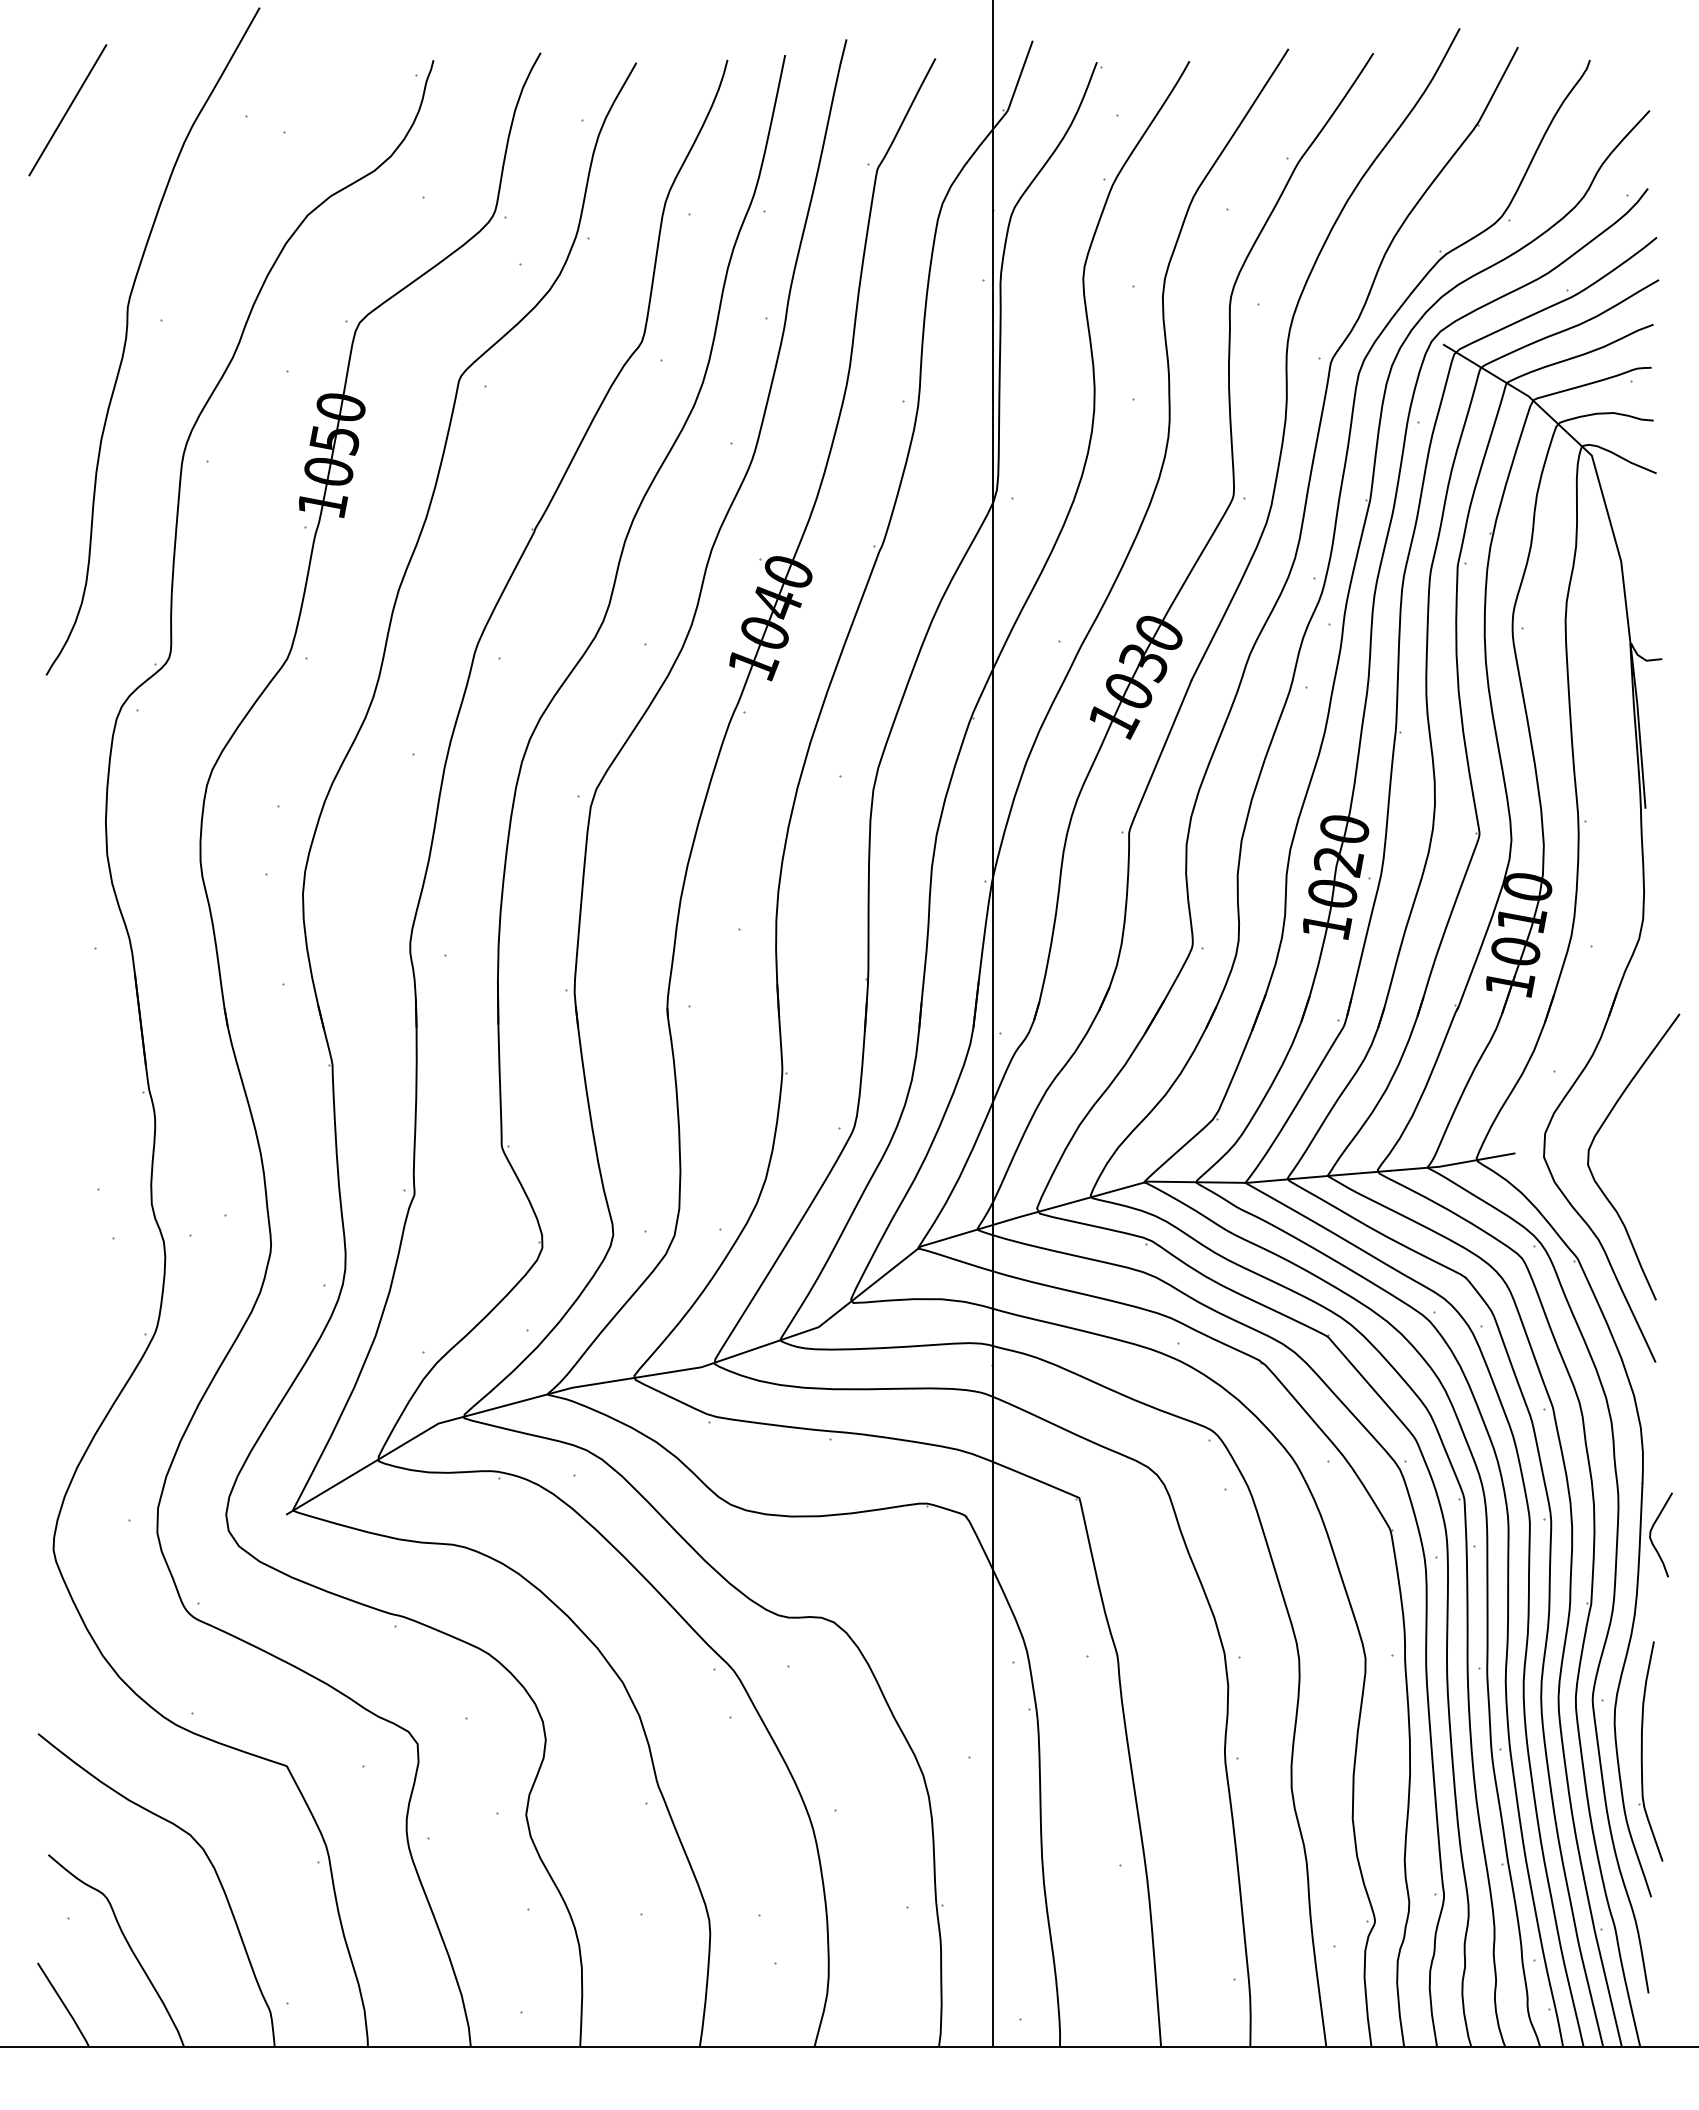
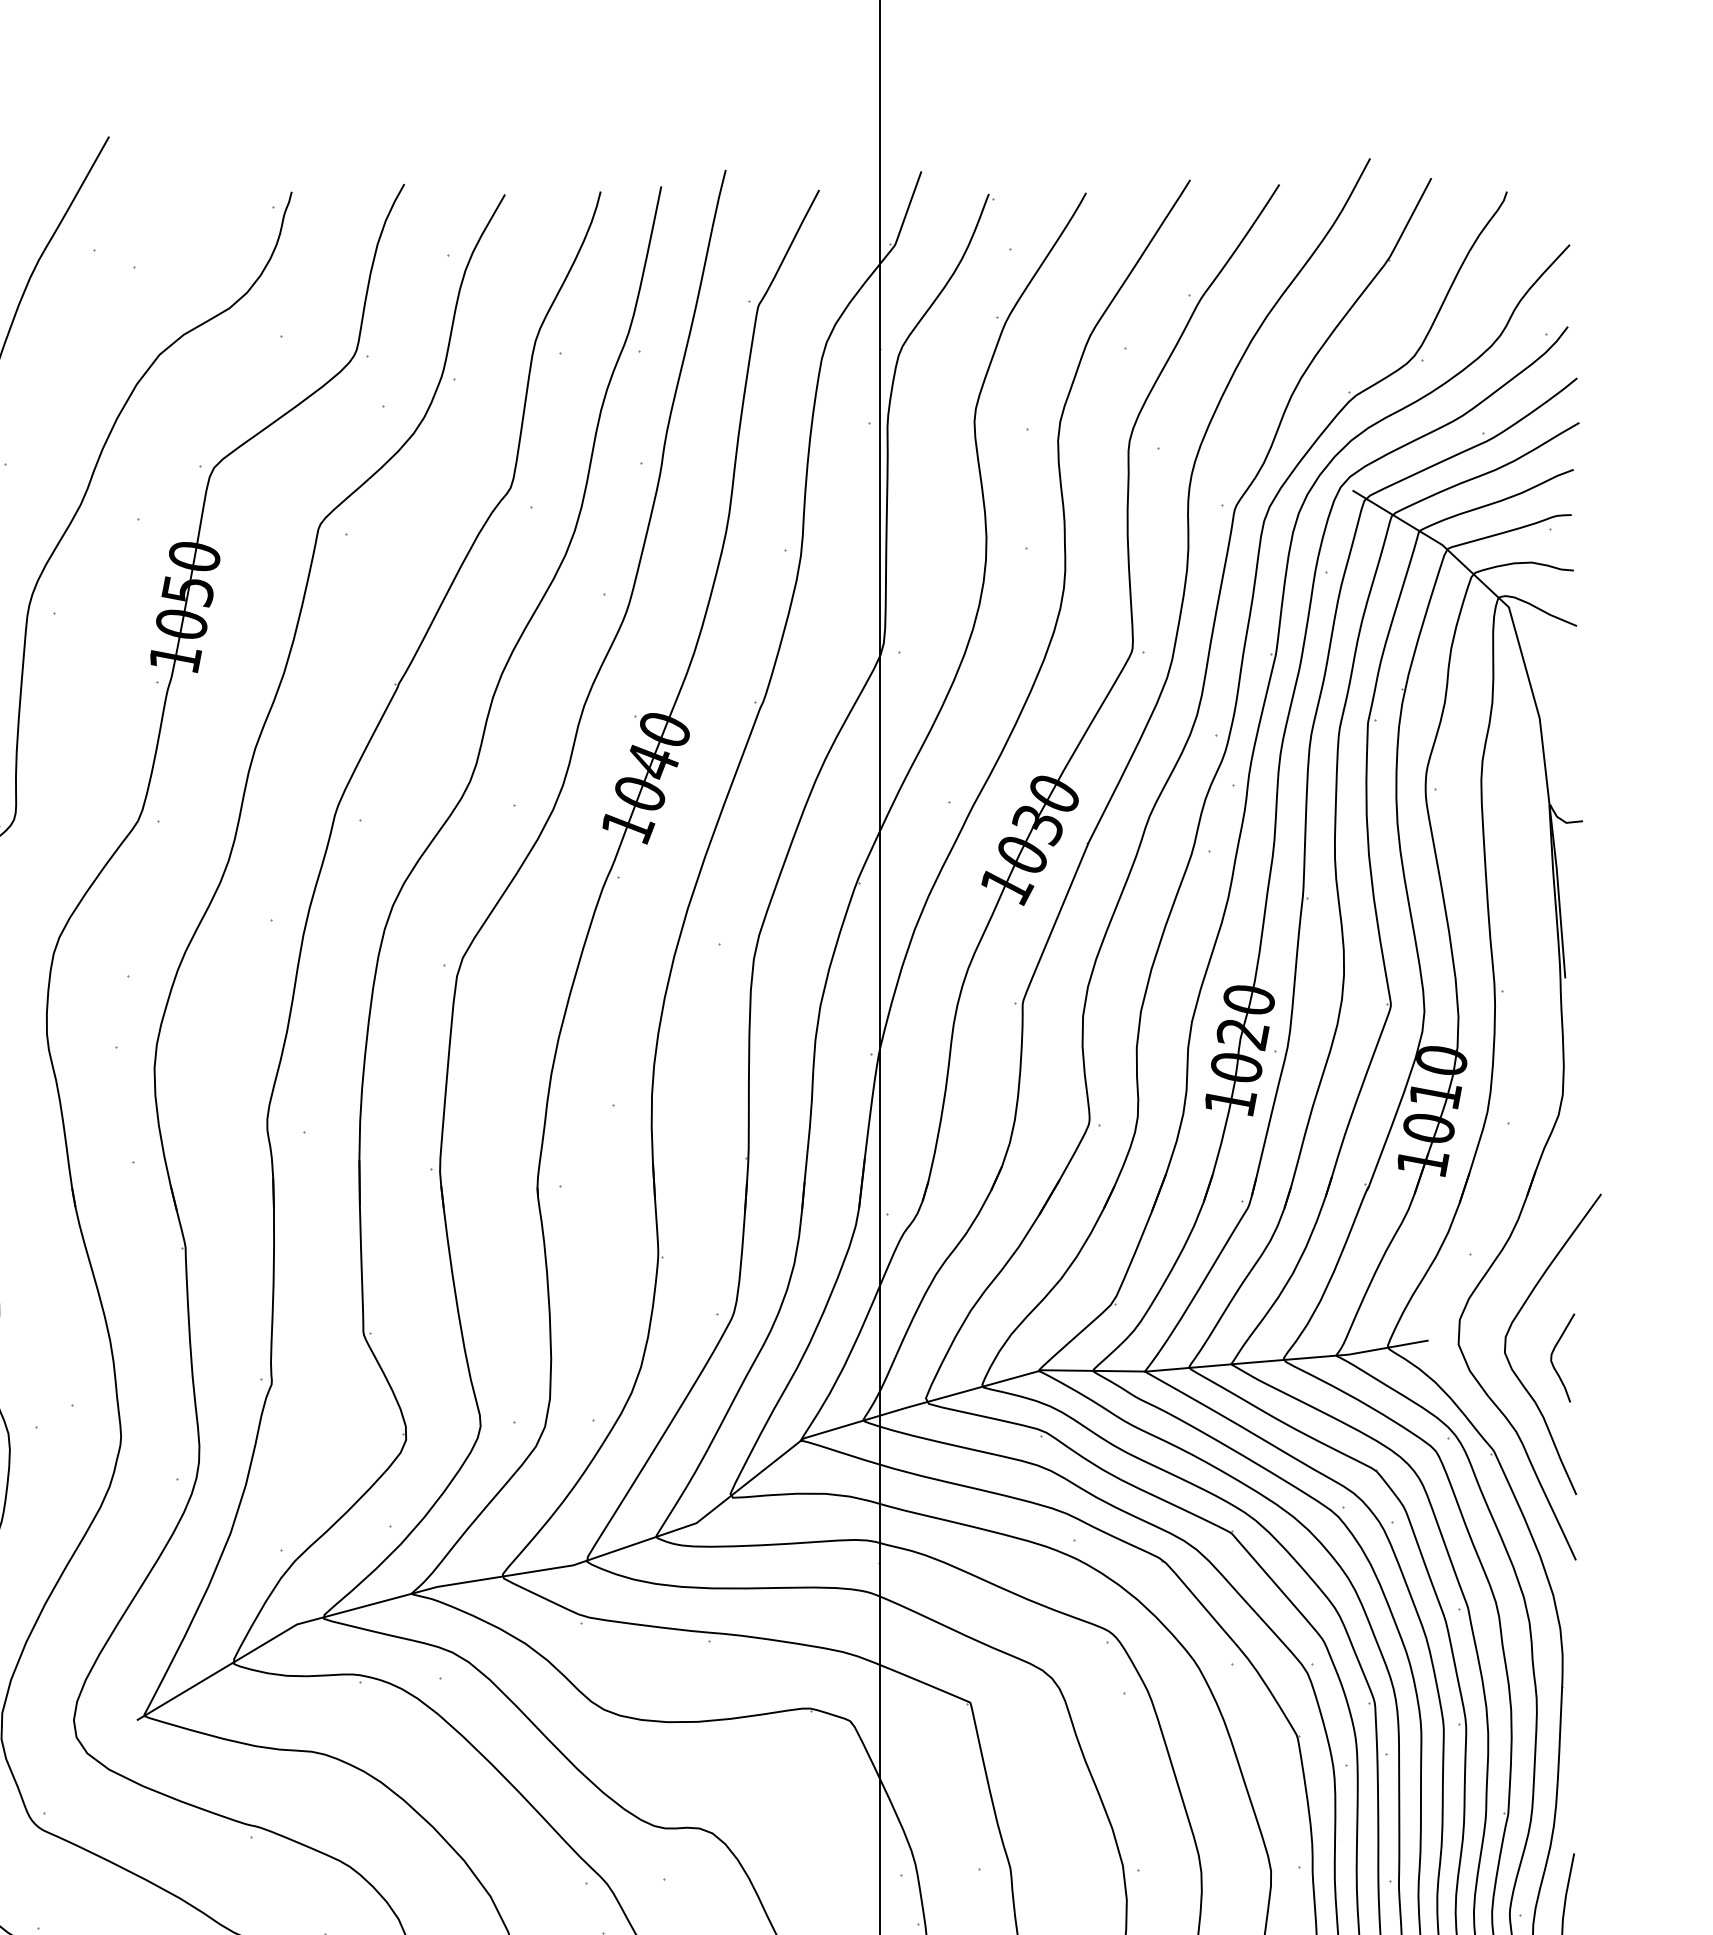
curve: (1651, 1534) -> (1552, 1357), moved

